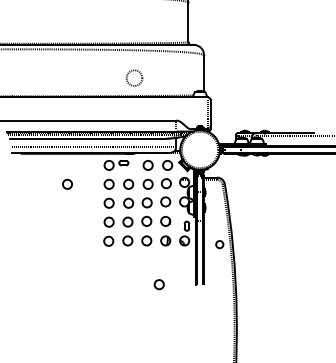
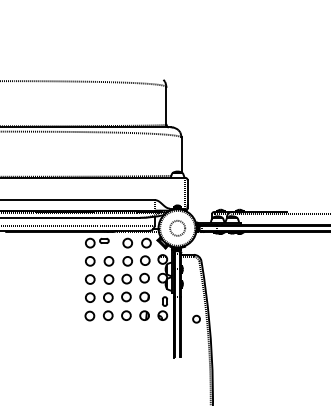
circle: (134, 78) -> (177, 228), moved
circle: (67, 184) -> (50, 261), removed
circle: (159, 284) -> (138, 357), removed

